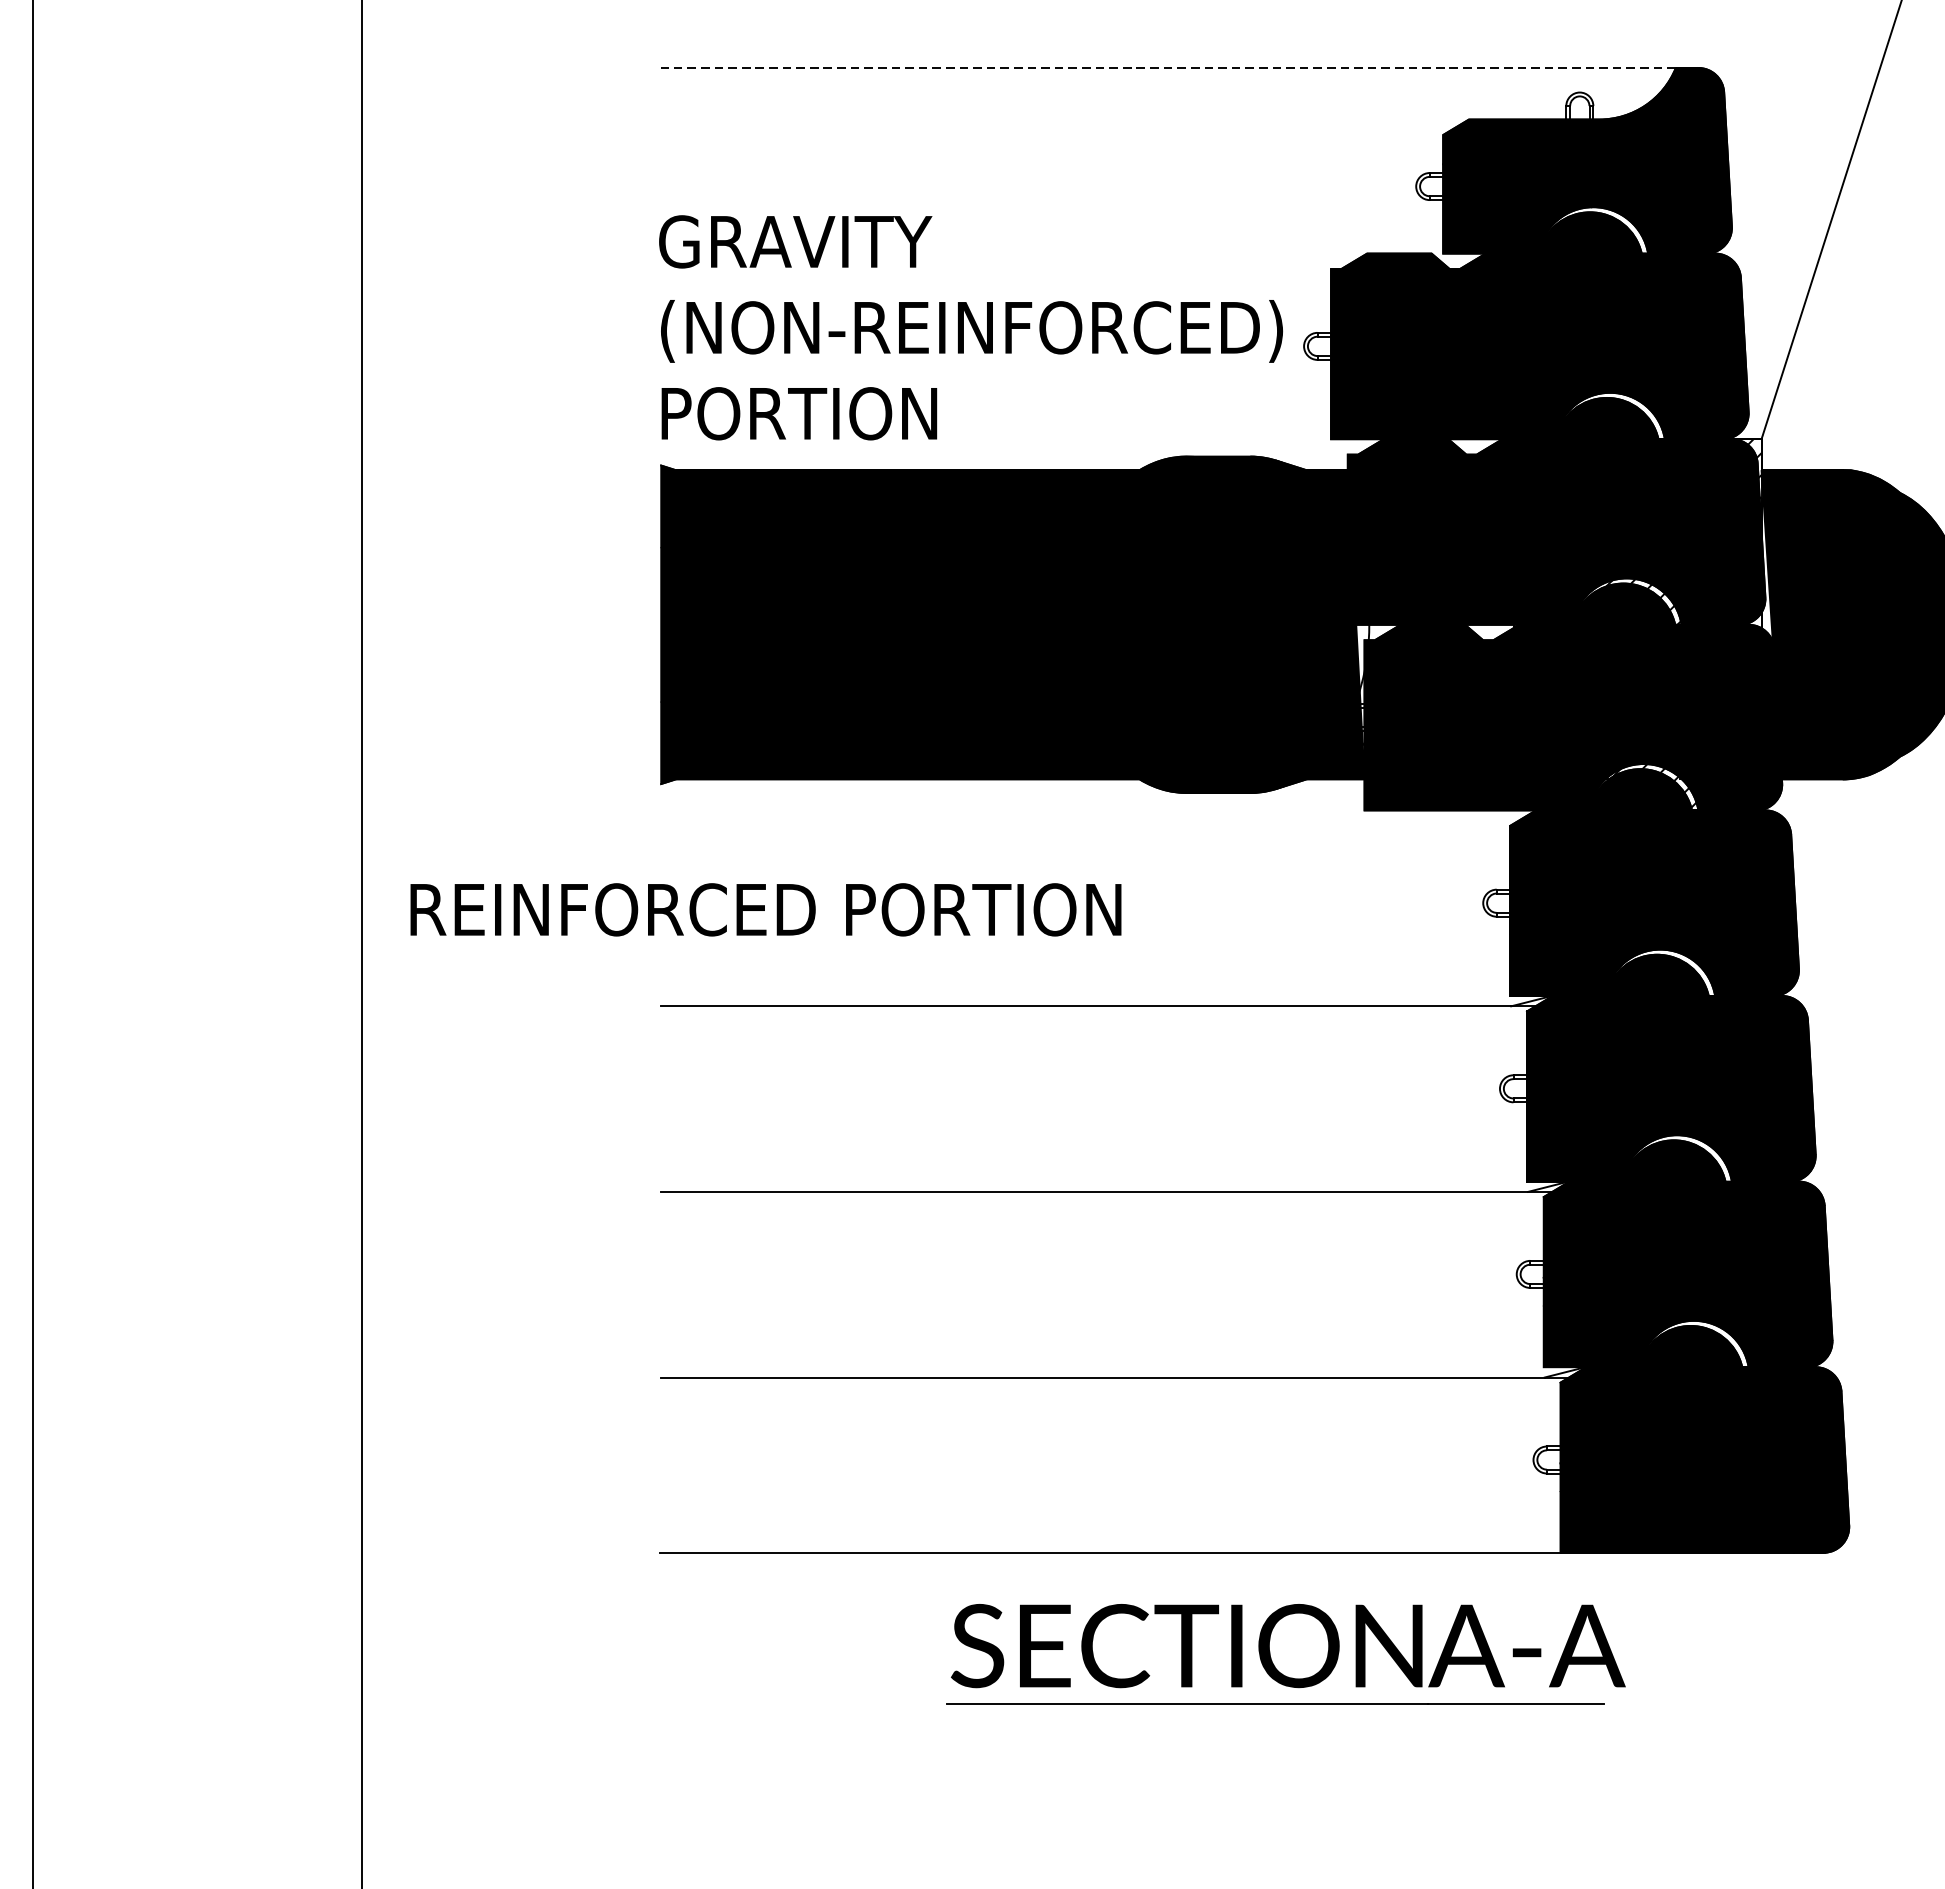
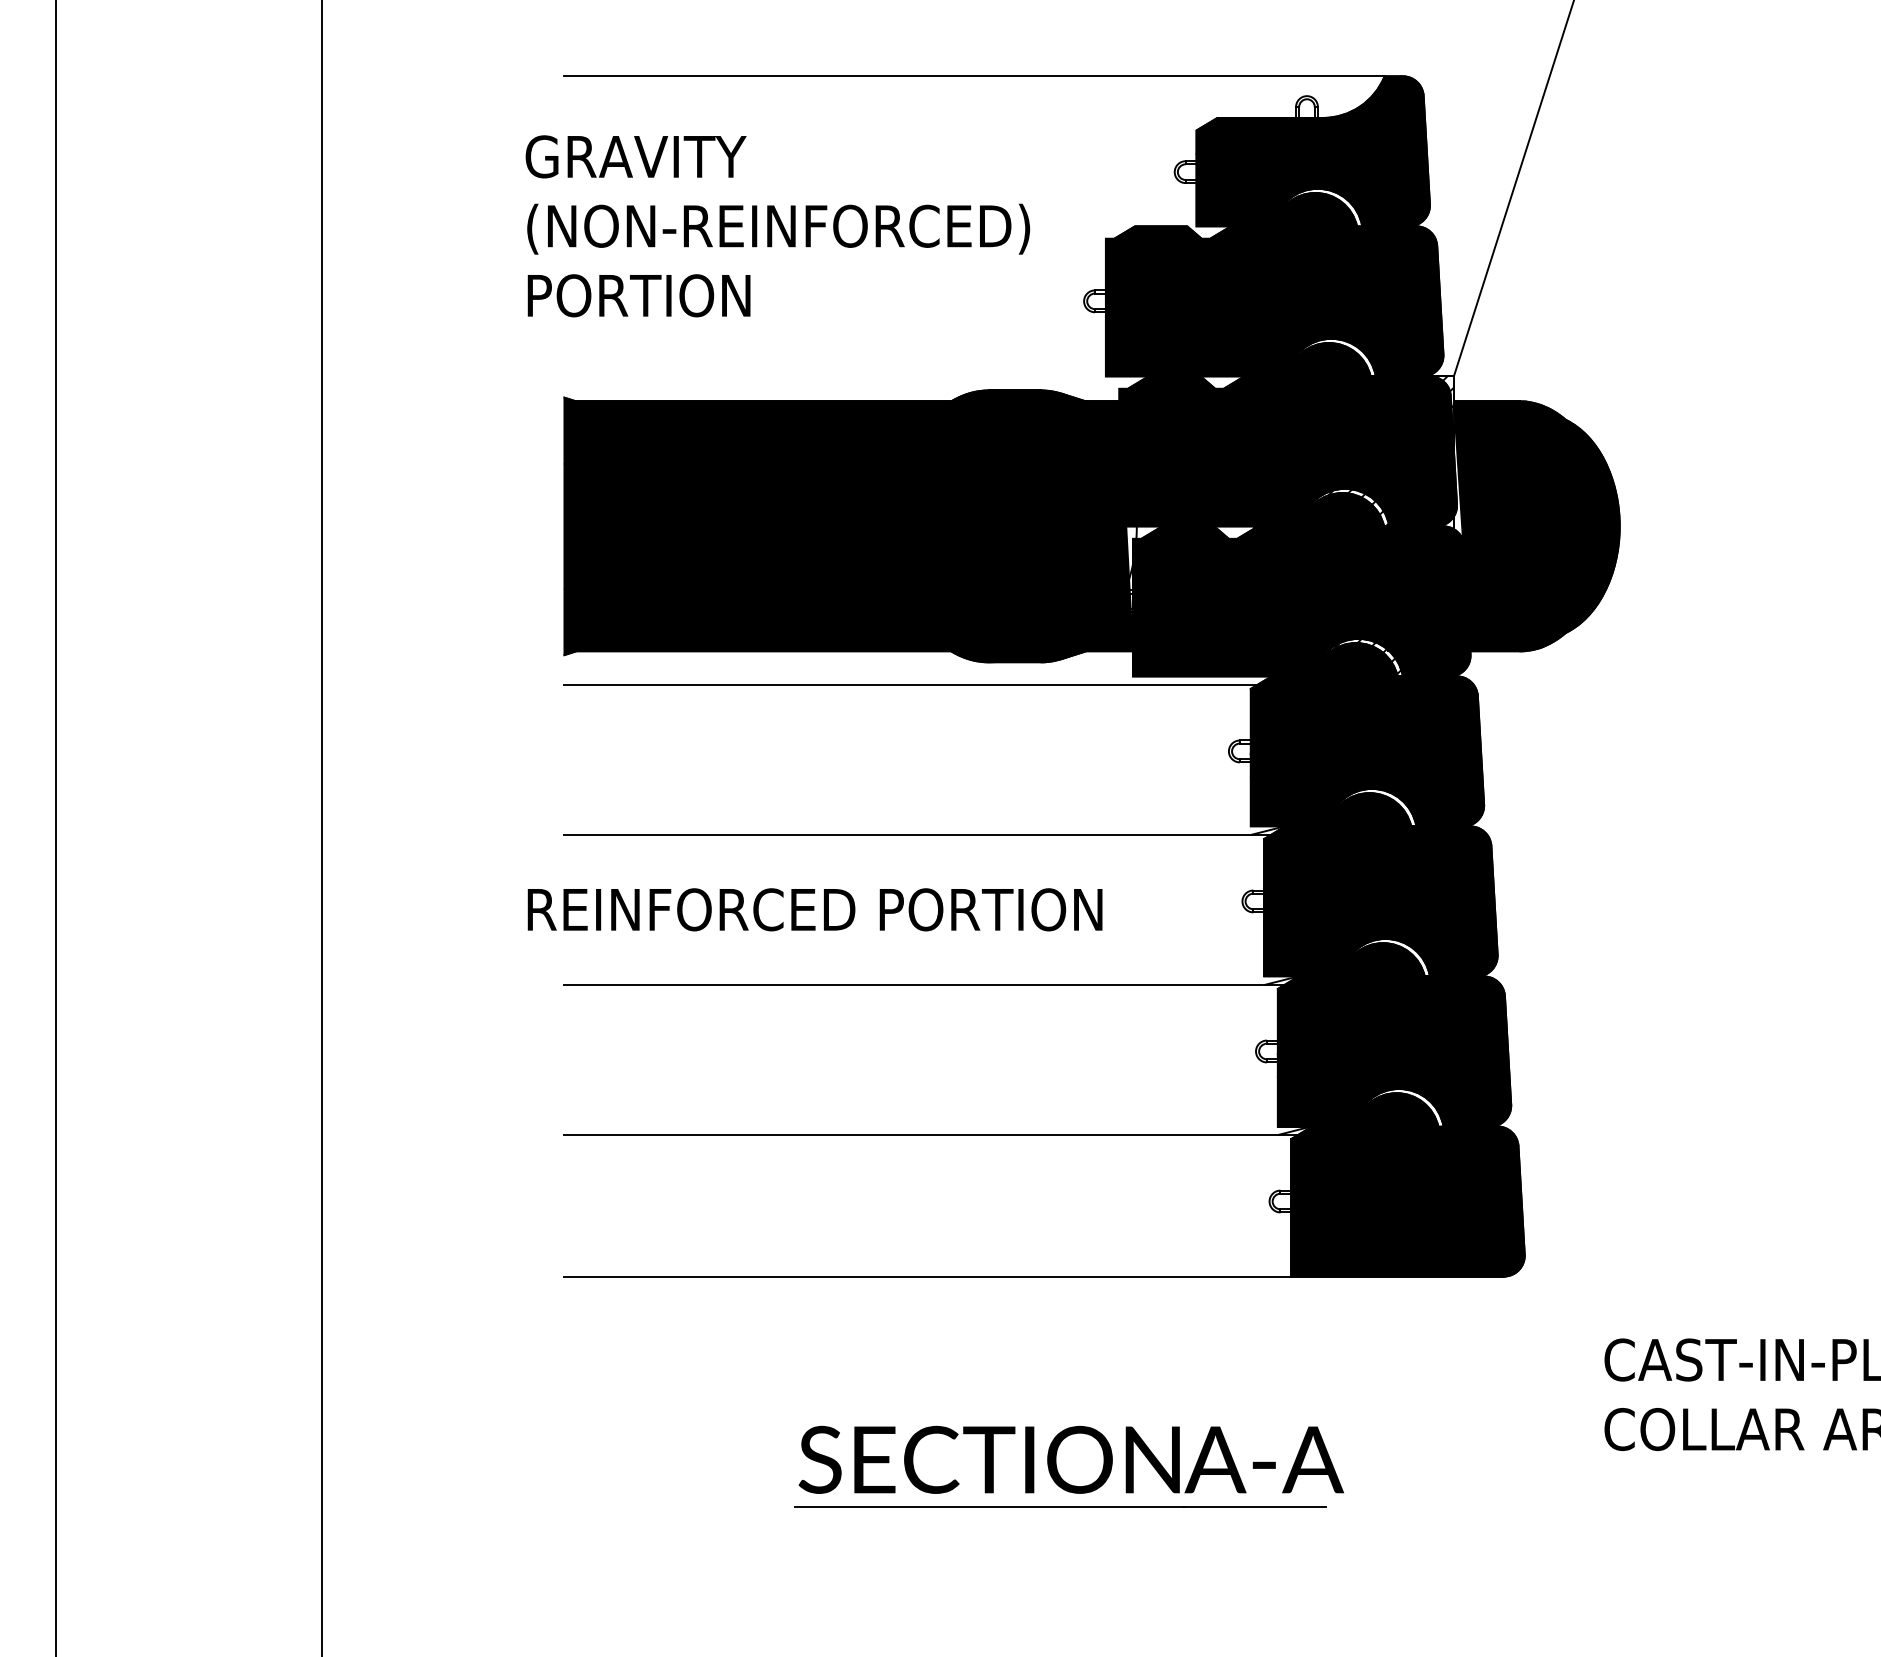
line: (1168, 68) -> (974, 76), dashed -> solid
text: (970, 328) -> (777, 226), moved
line: (1089, 820) -> (910, 684), added
text: (765, 909) -> (814, 909), moved
part: (1284, 1654) -> (1068, 1466), moved

